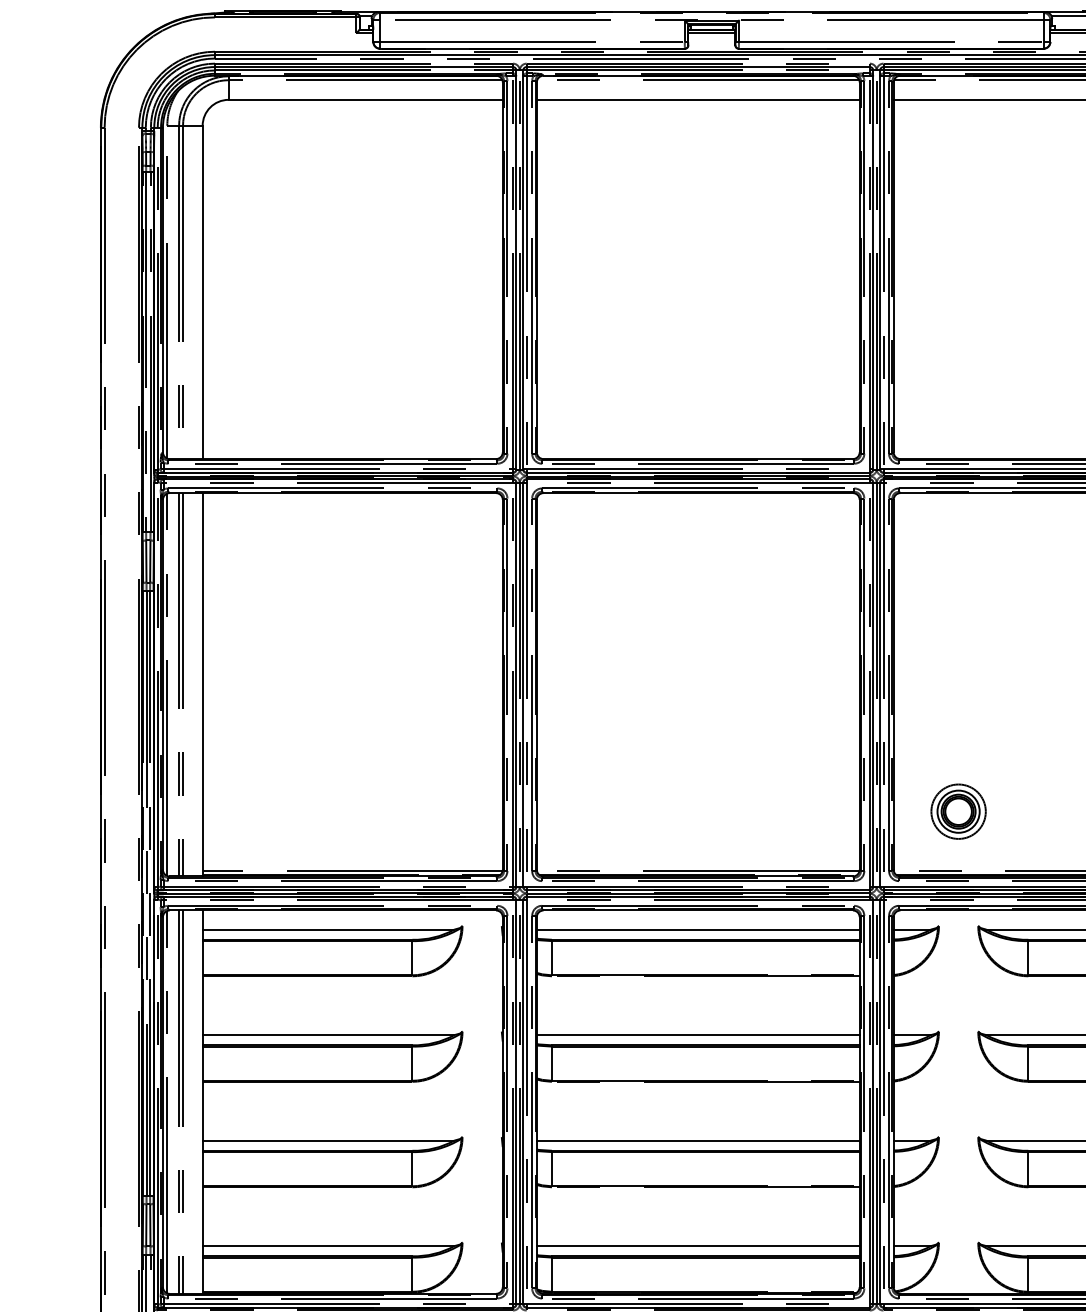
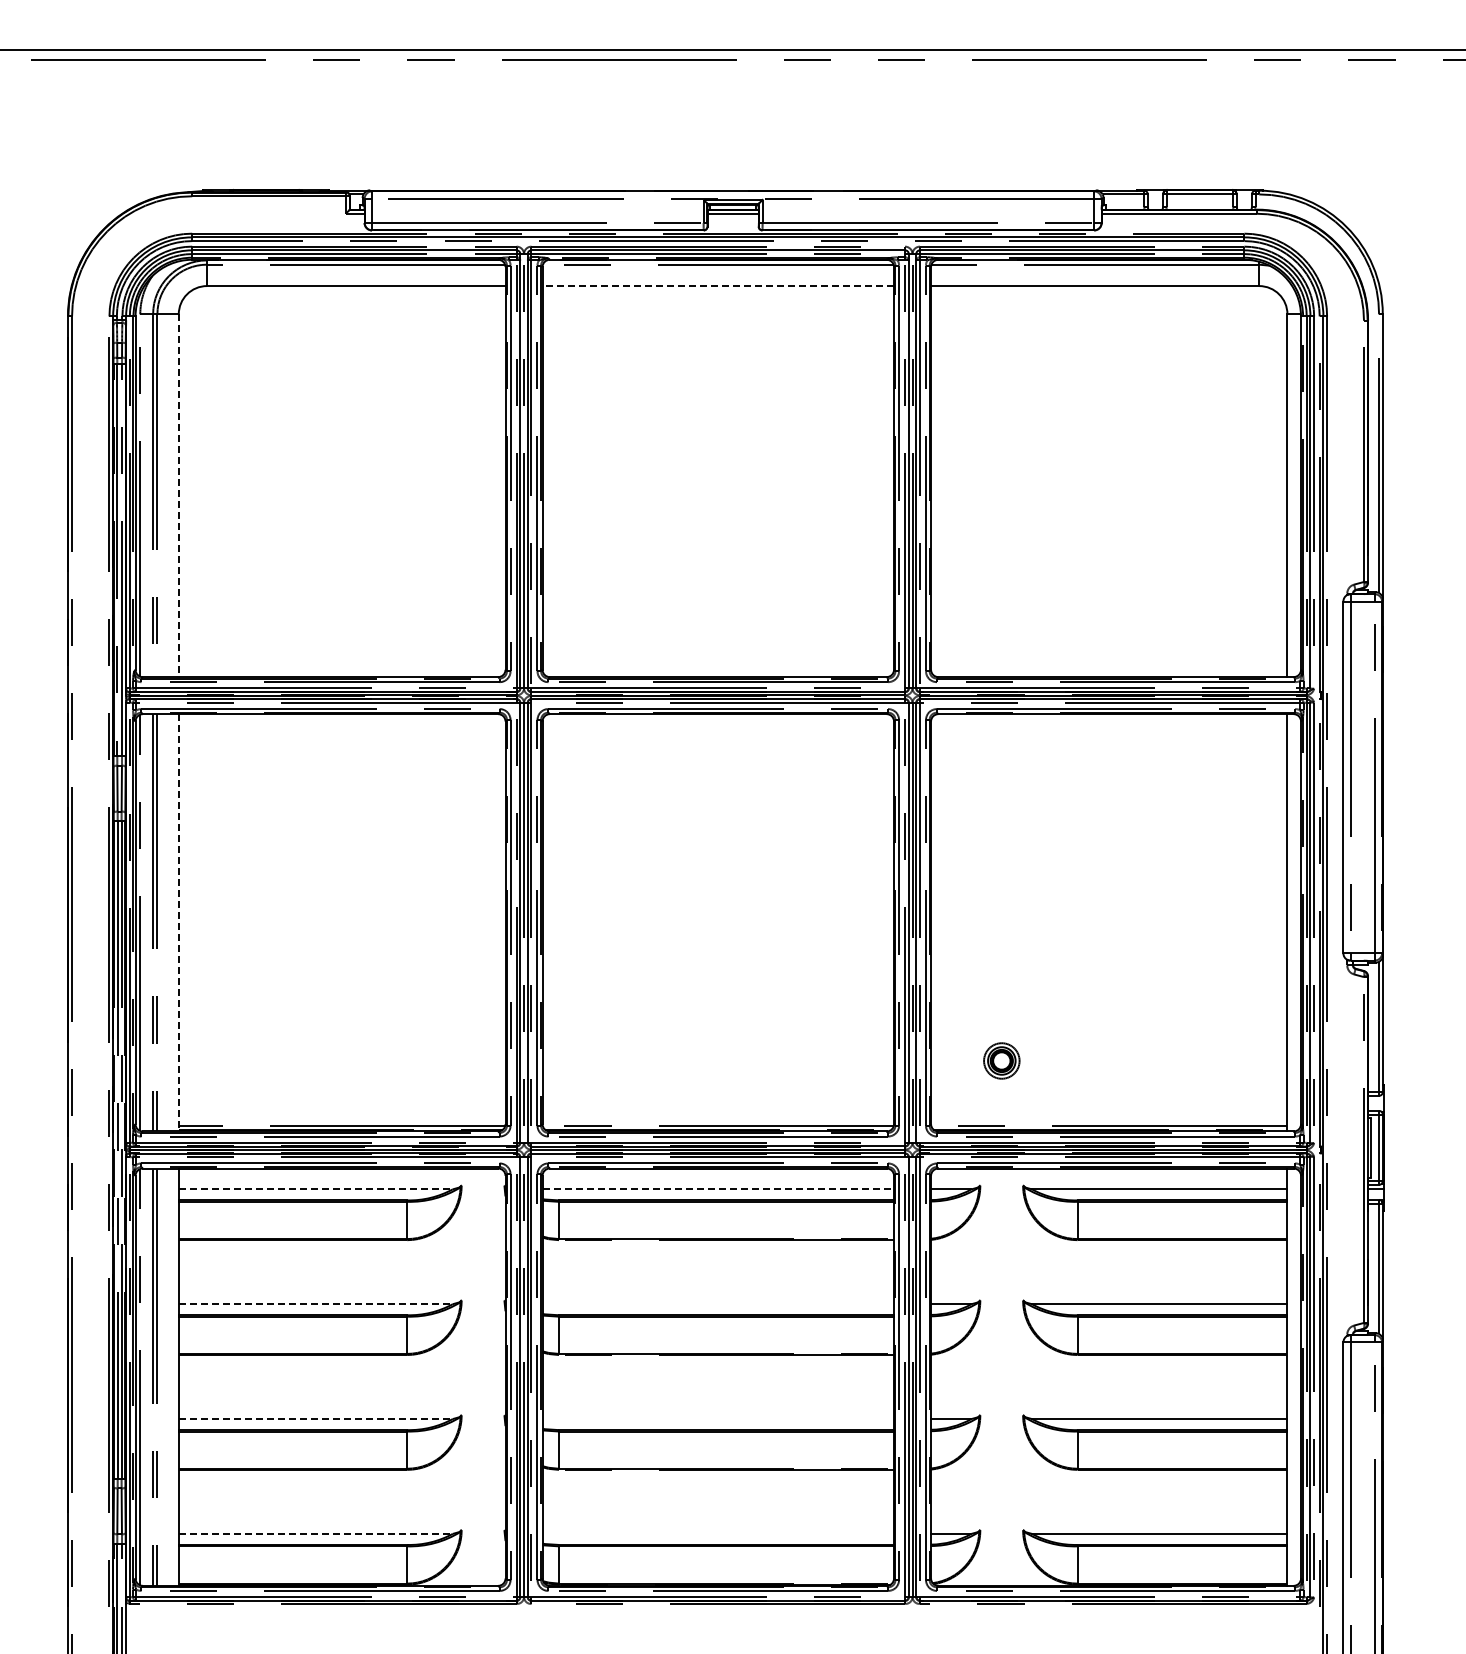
line: (698, 100) -> (718, 286), solid -> dashed
line: (202, 293) -> (178, 496), solid -> dashed
line: (202, 684) -> (178, 922), solid -> dashed
part: (958, 811) -> (1001, 1060), size x0.6
line: (328, 929) -> (315, 1189), solid -> dashed
line: (698, 929) -> (718, 1189), solid -> dashed
line: (328, 1035) -> (315, 1304), solid -> dashed
line: (698, 1035) -> (718, 1304), removed
line: (328, 1141) -> (315, 1419), solid -> dashed
line: (698, 1141) -> (718, 1419), removed
line: (328, 1245) -> (315, 1533), solid -> dashed
line: (698, 1245) -> (718, 1533), removed

